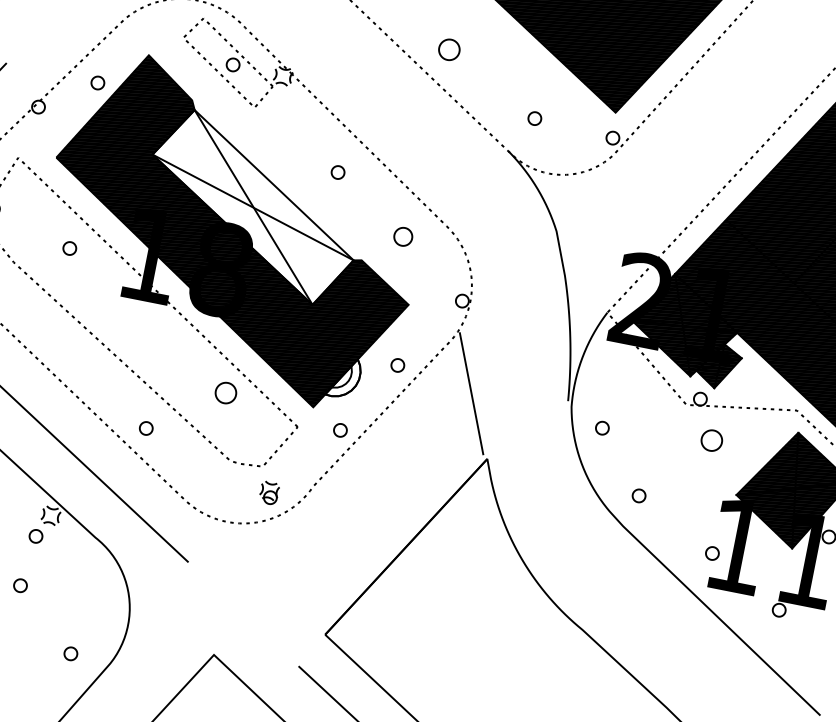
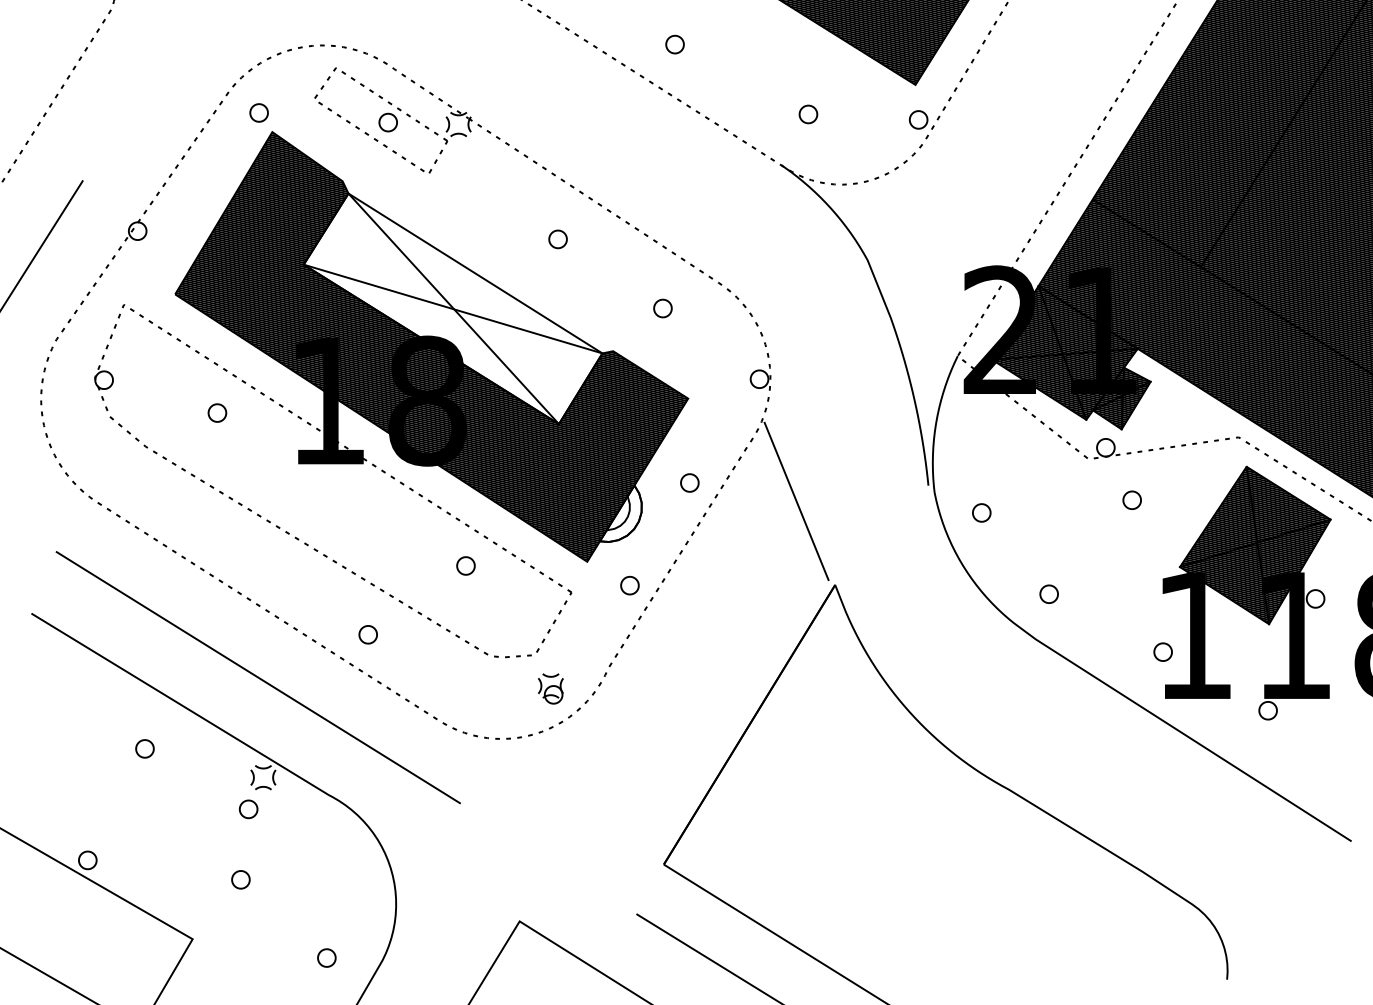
part: (448, 49) -> (674, 44), size x0.62
part: (97, 82) -> (258, 112), moved
part: (402, 236) -> (662, 308), size x0.71
part: (225, 392) -> (465, 565), size x0.62
part: (711, 439) -> (1131, 499), size x0.62

